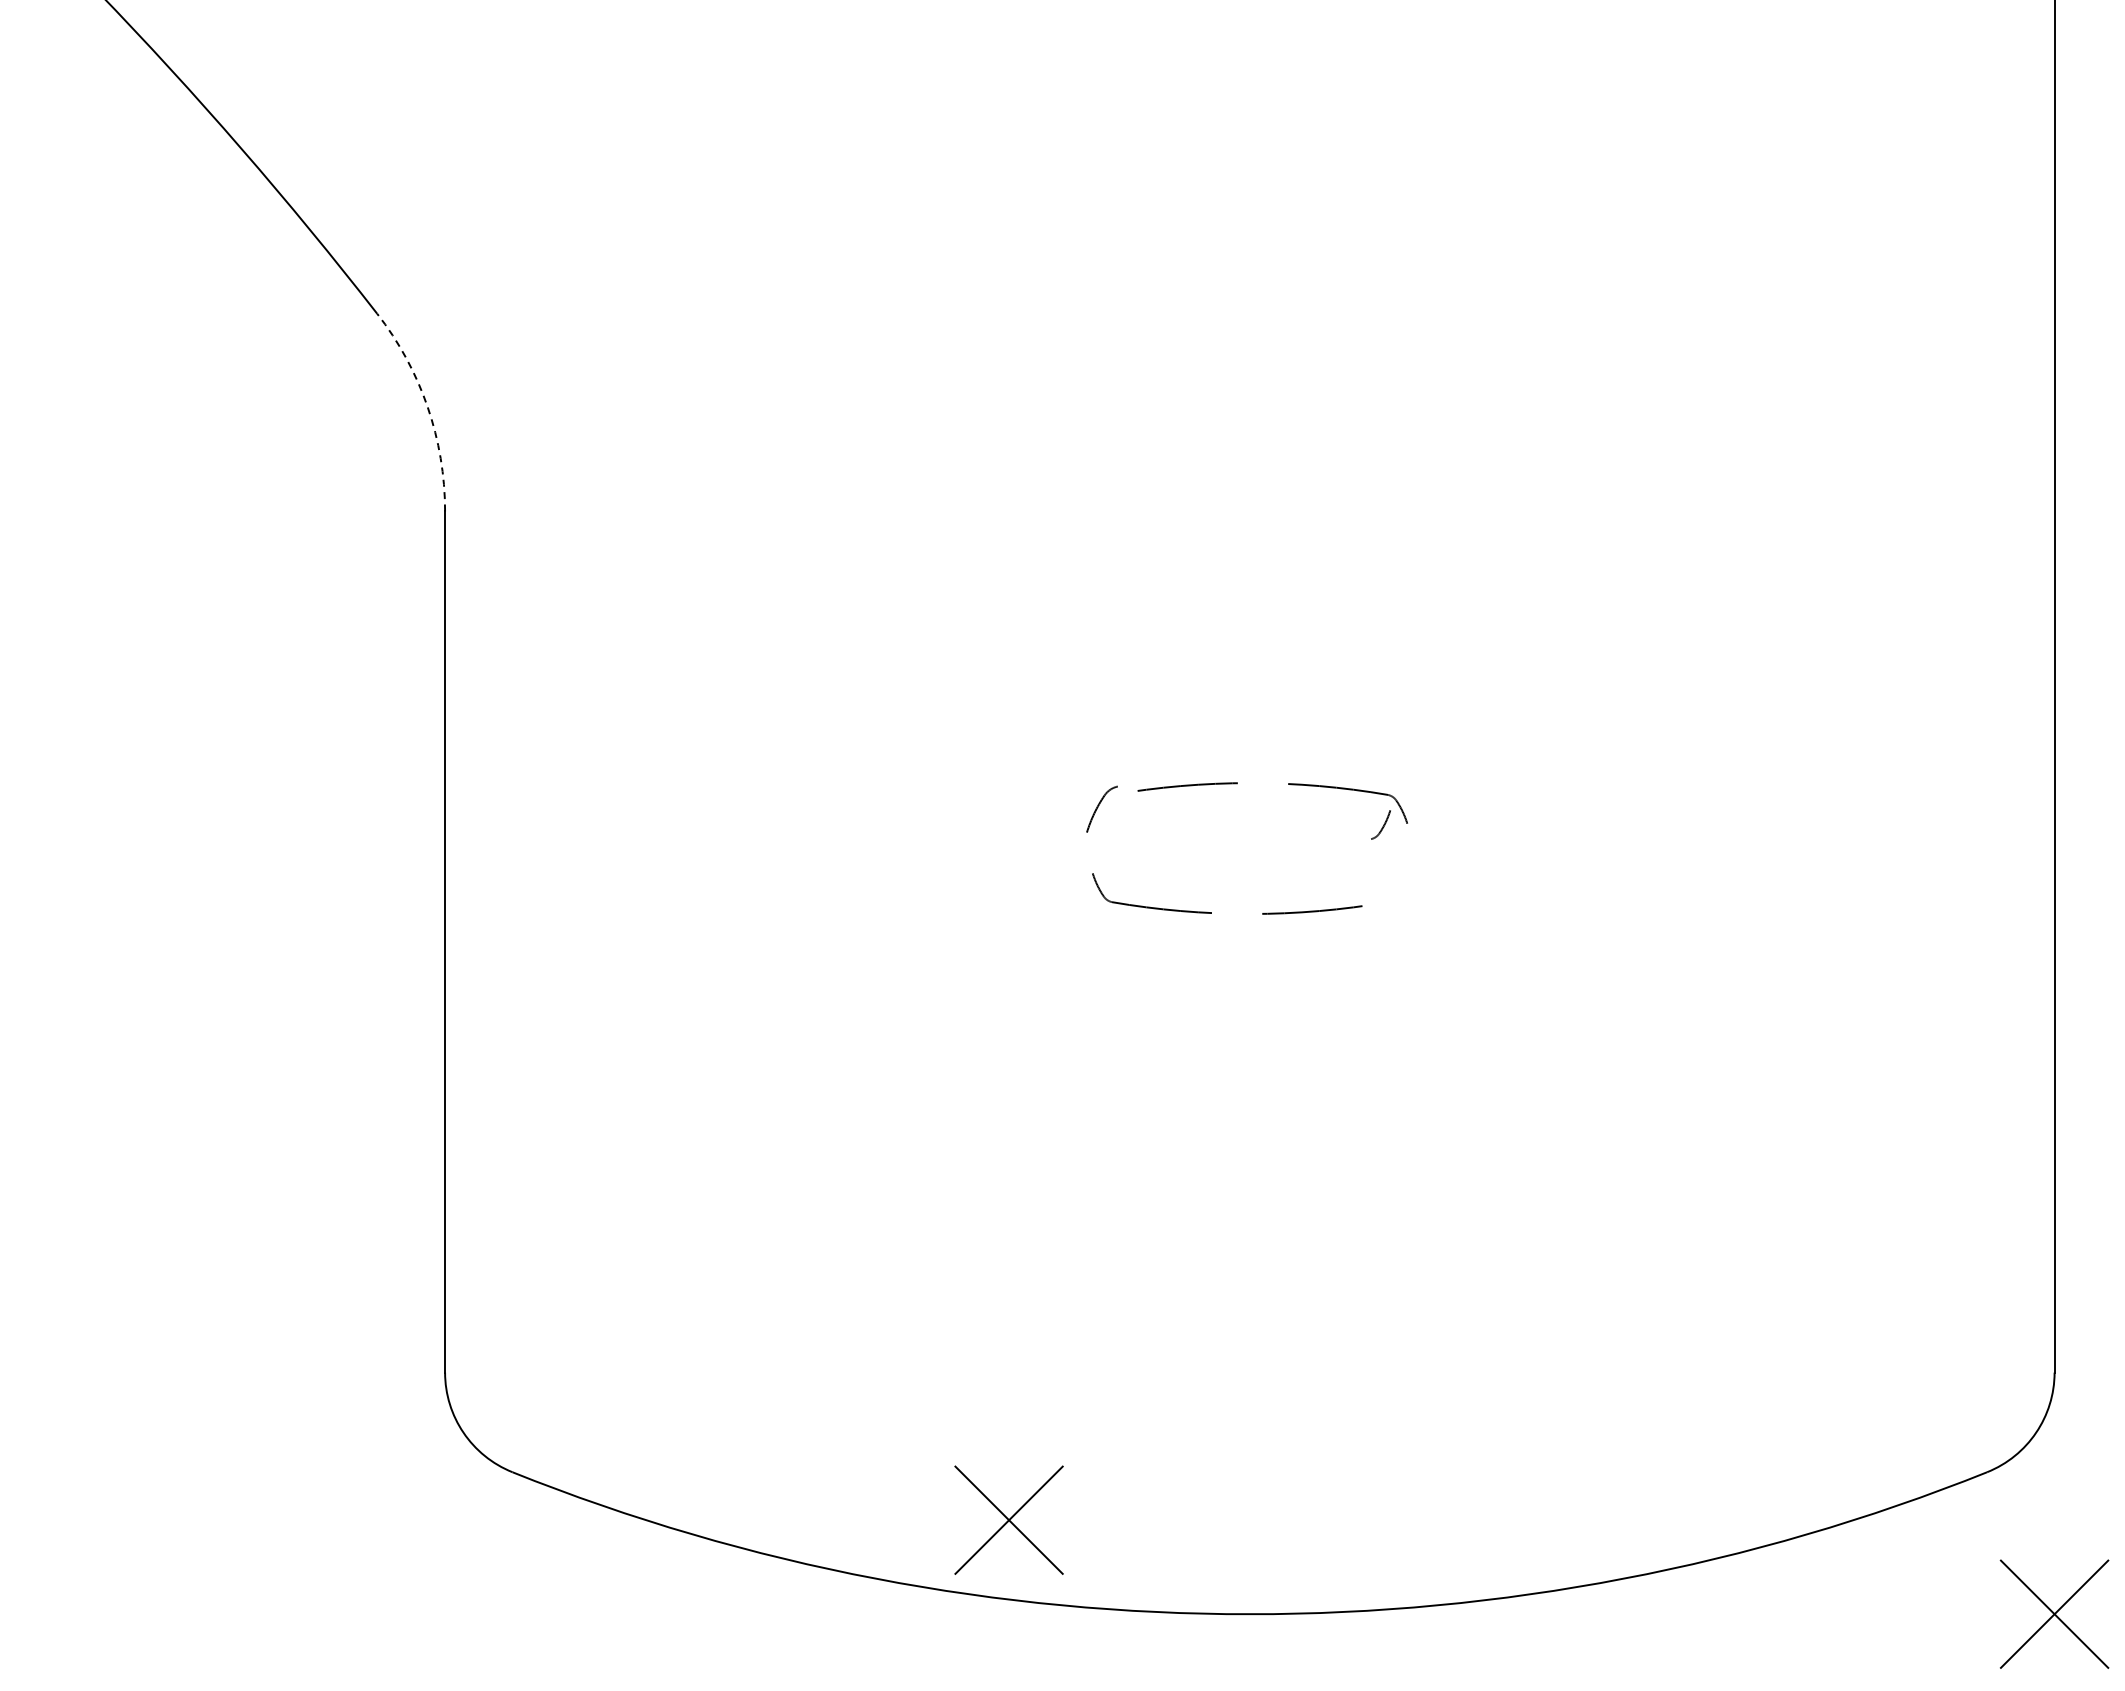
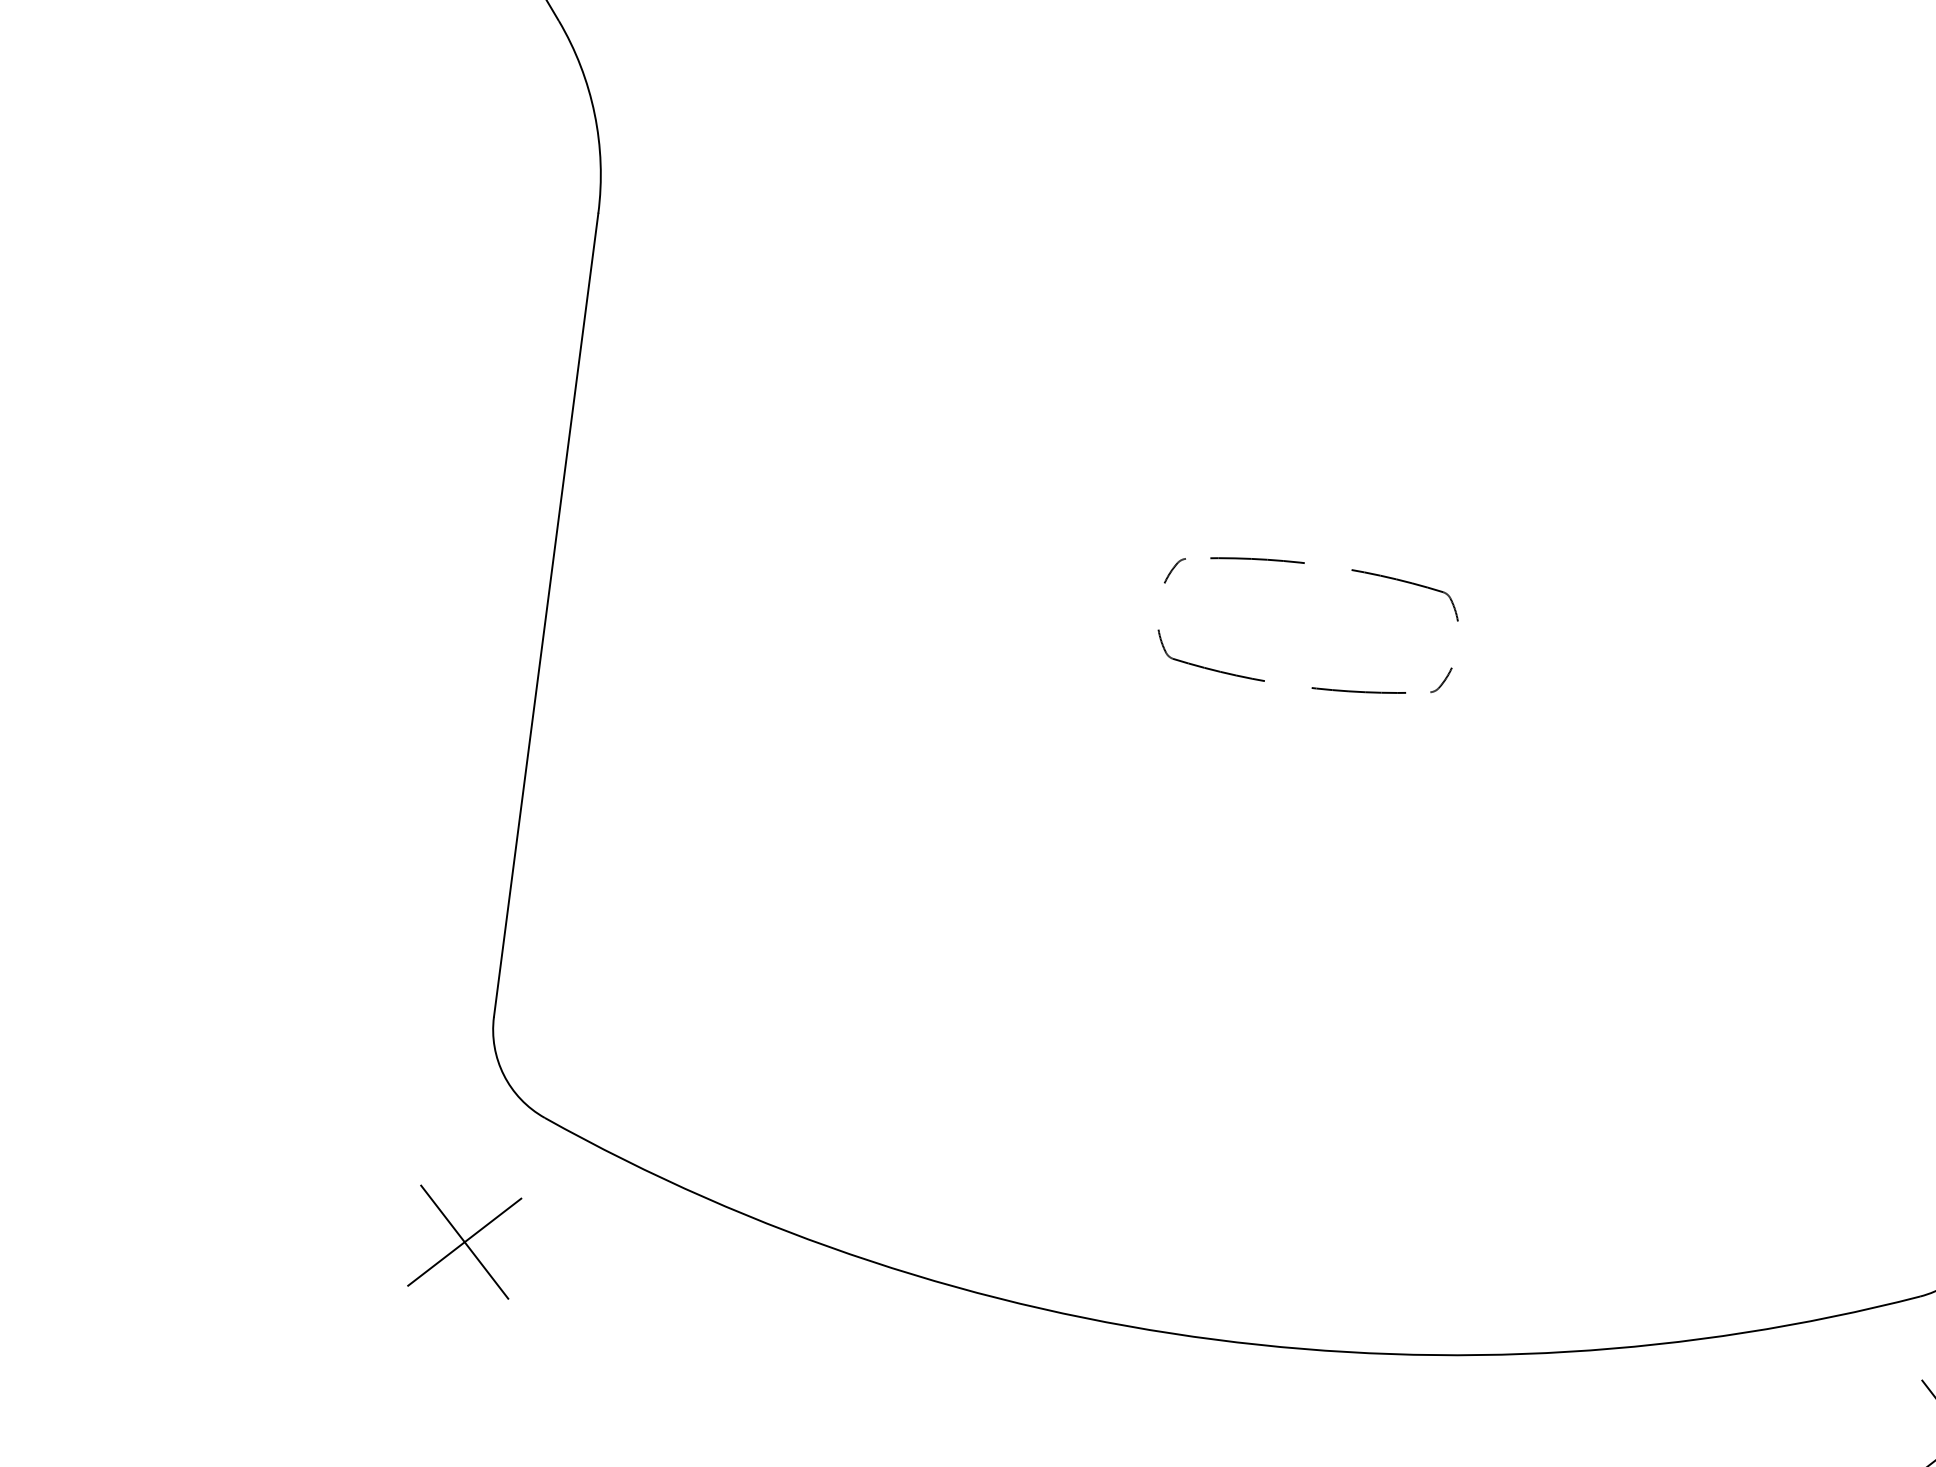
arc: (427, 406) -> (594, 113), dashed -> solid
part: (1102, 808) -> (1175, 570), size x0.62
part: (1380, 824) -> (1441, 679), moved
part: (1008, 1519) -> (464, 1241), moved

